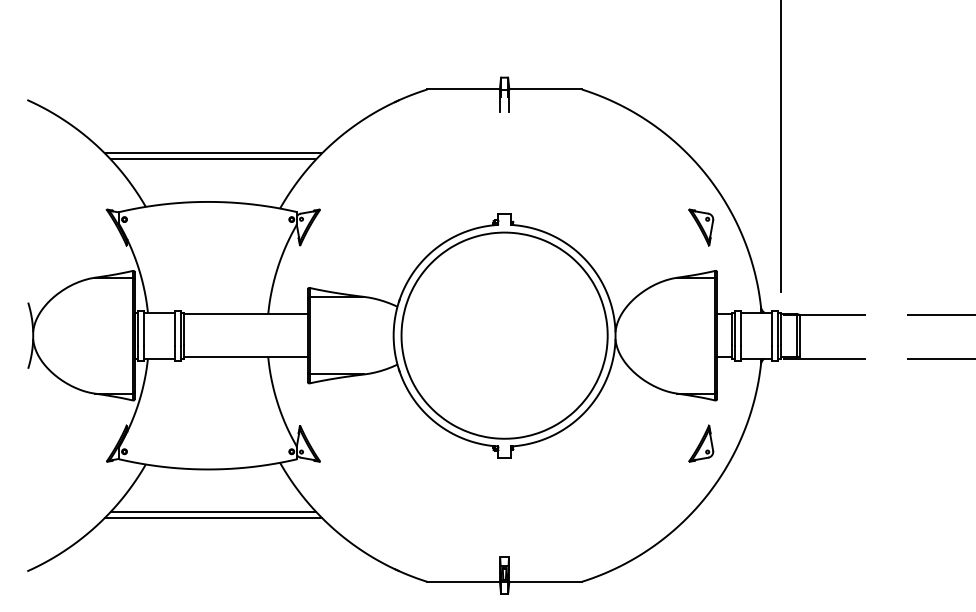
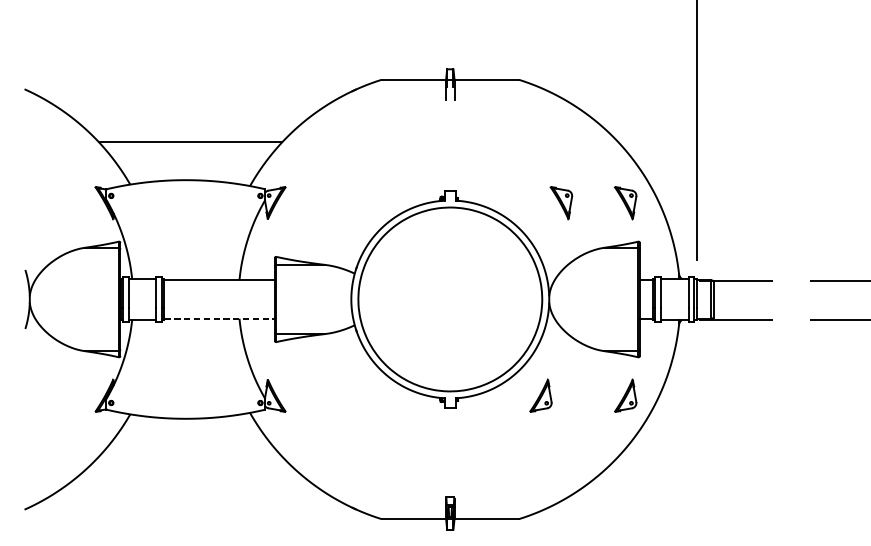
line: (213, 153) -> (190, 136), removed
part: (629, 227) -> (561, 202), added
line: (246, 357) -> (220, 318), solid -> dashed
part: (606, 443) -> (541, 395), added
line: (213, 511) -> (190, 456), removed
line: (213, 518) -> (190, 462), removed

